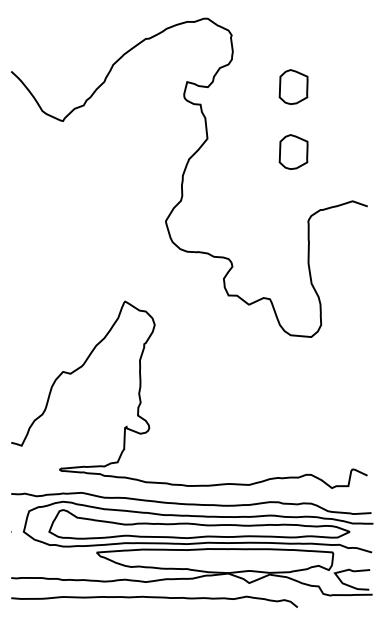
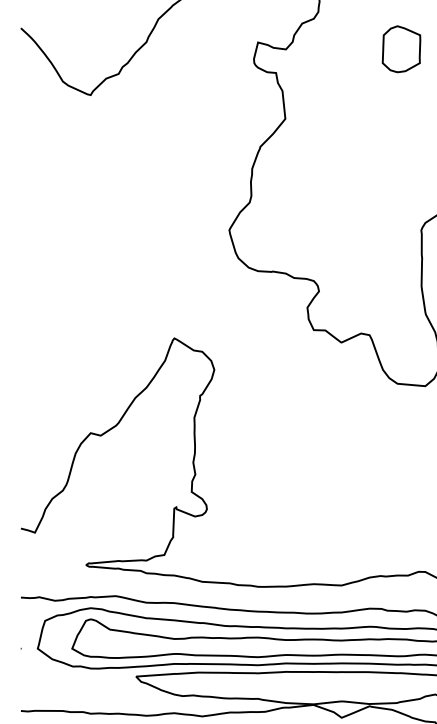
part: (293, 151) -> (401, 136), removed

